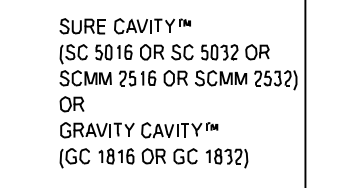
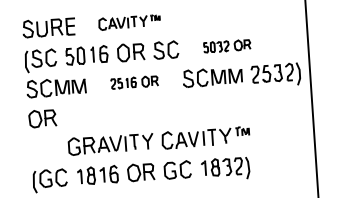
part: (152, 26) -> (129, 22), size x0.7
part: (235, 52) -> (227, 46), size x0.6
part: (153, 78) -> (134, 82), size x0.6
part: (139, 130) -> (159, 141), moved

